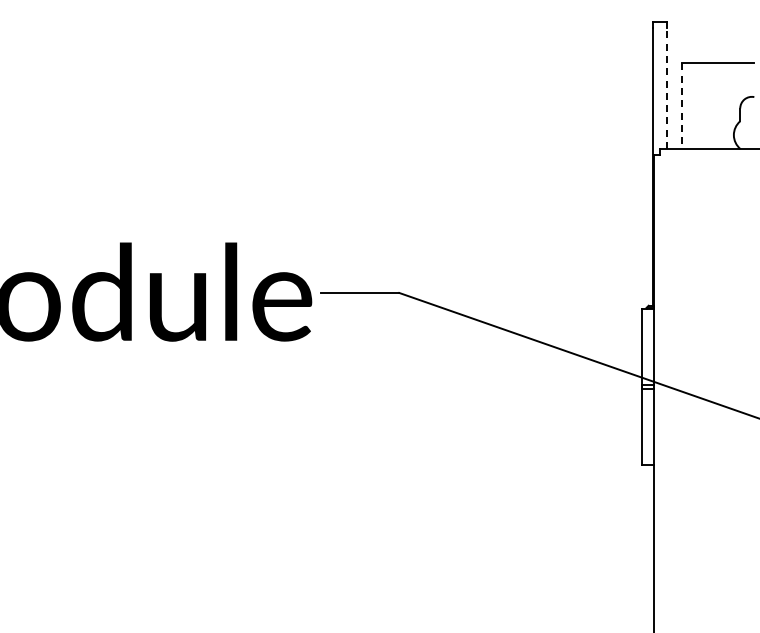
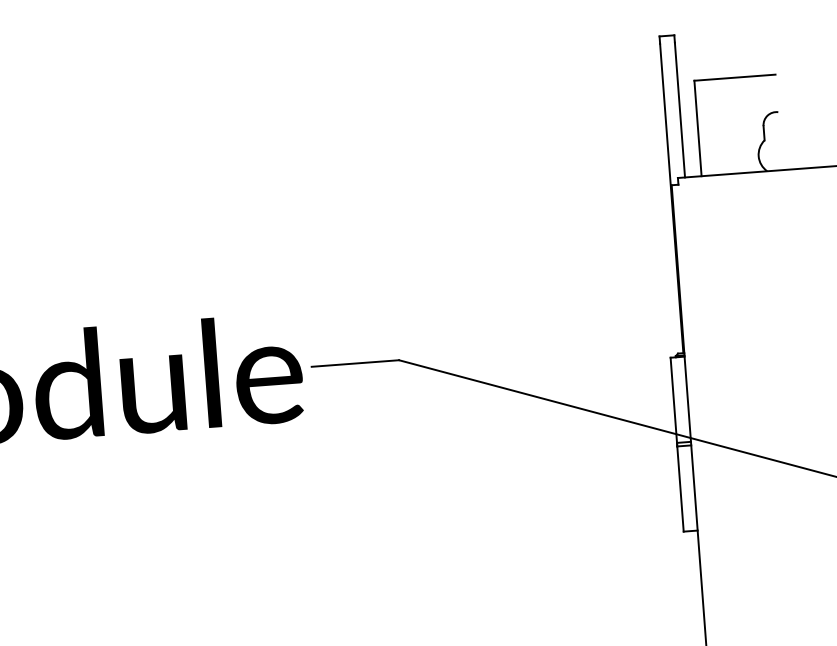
line: (666, 88) -> (679, 109), dashed -> solid
line: (681, 106) -> (697, 128), dashed -> solid

